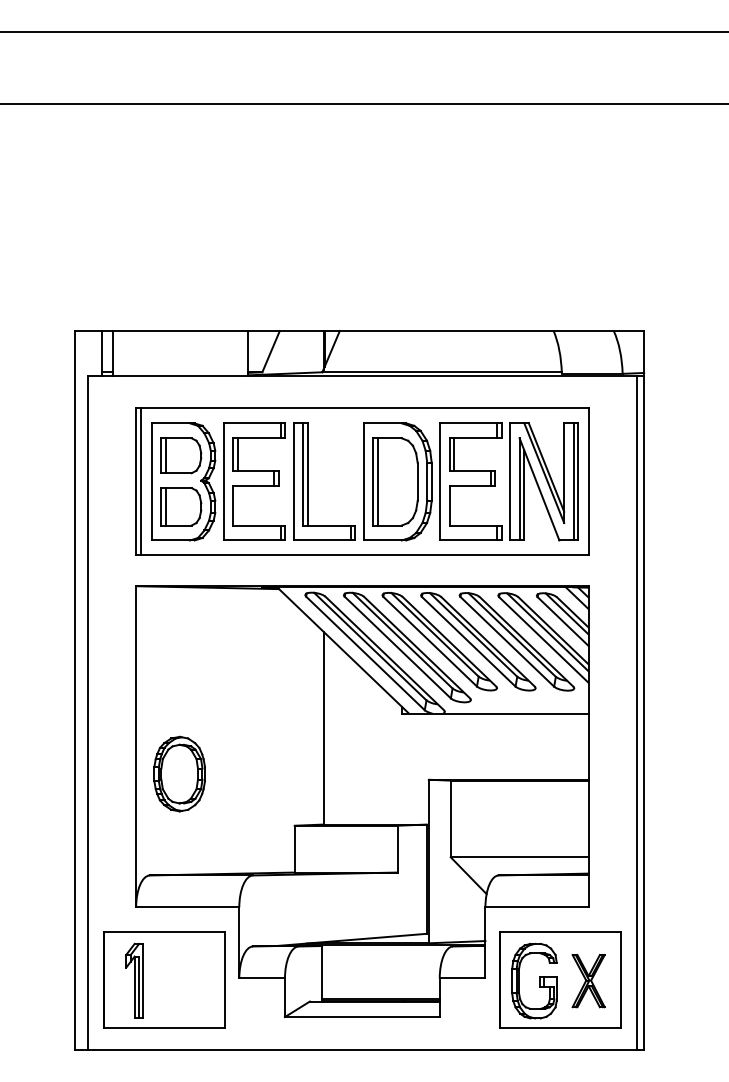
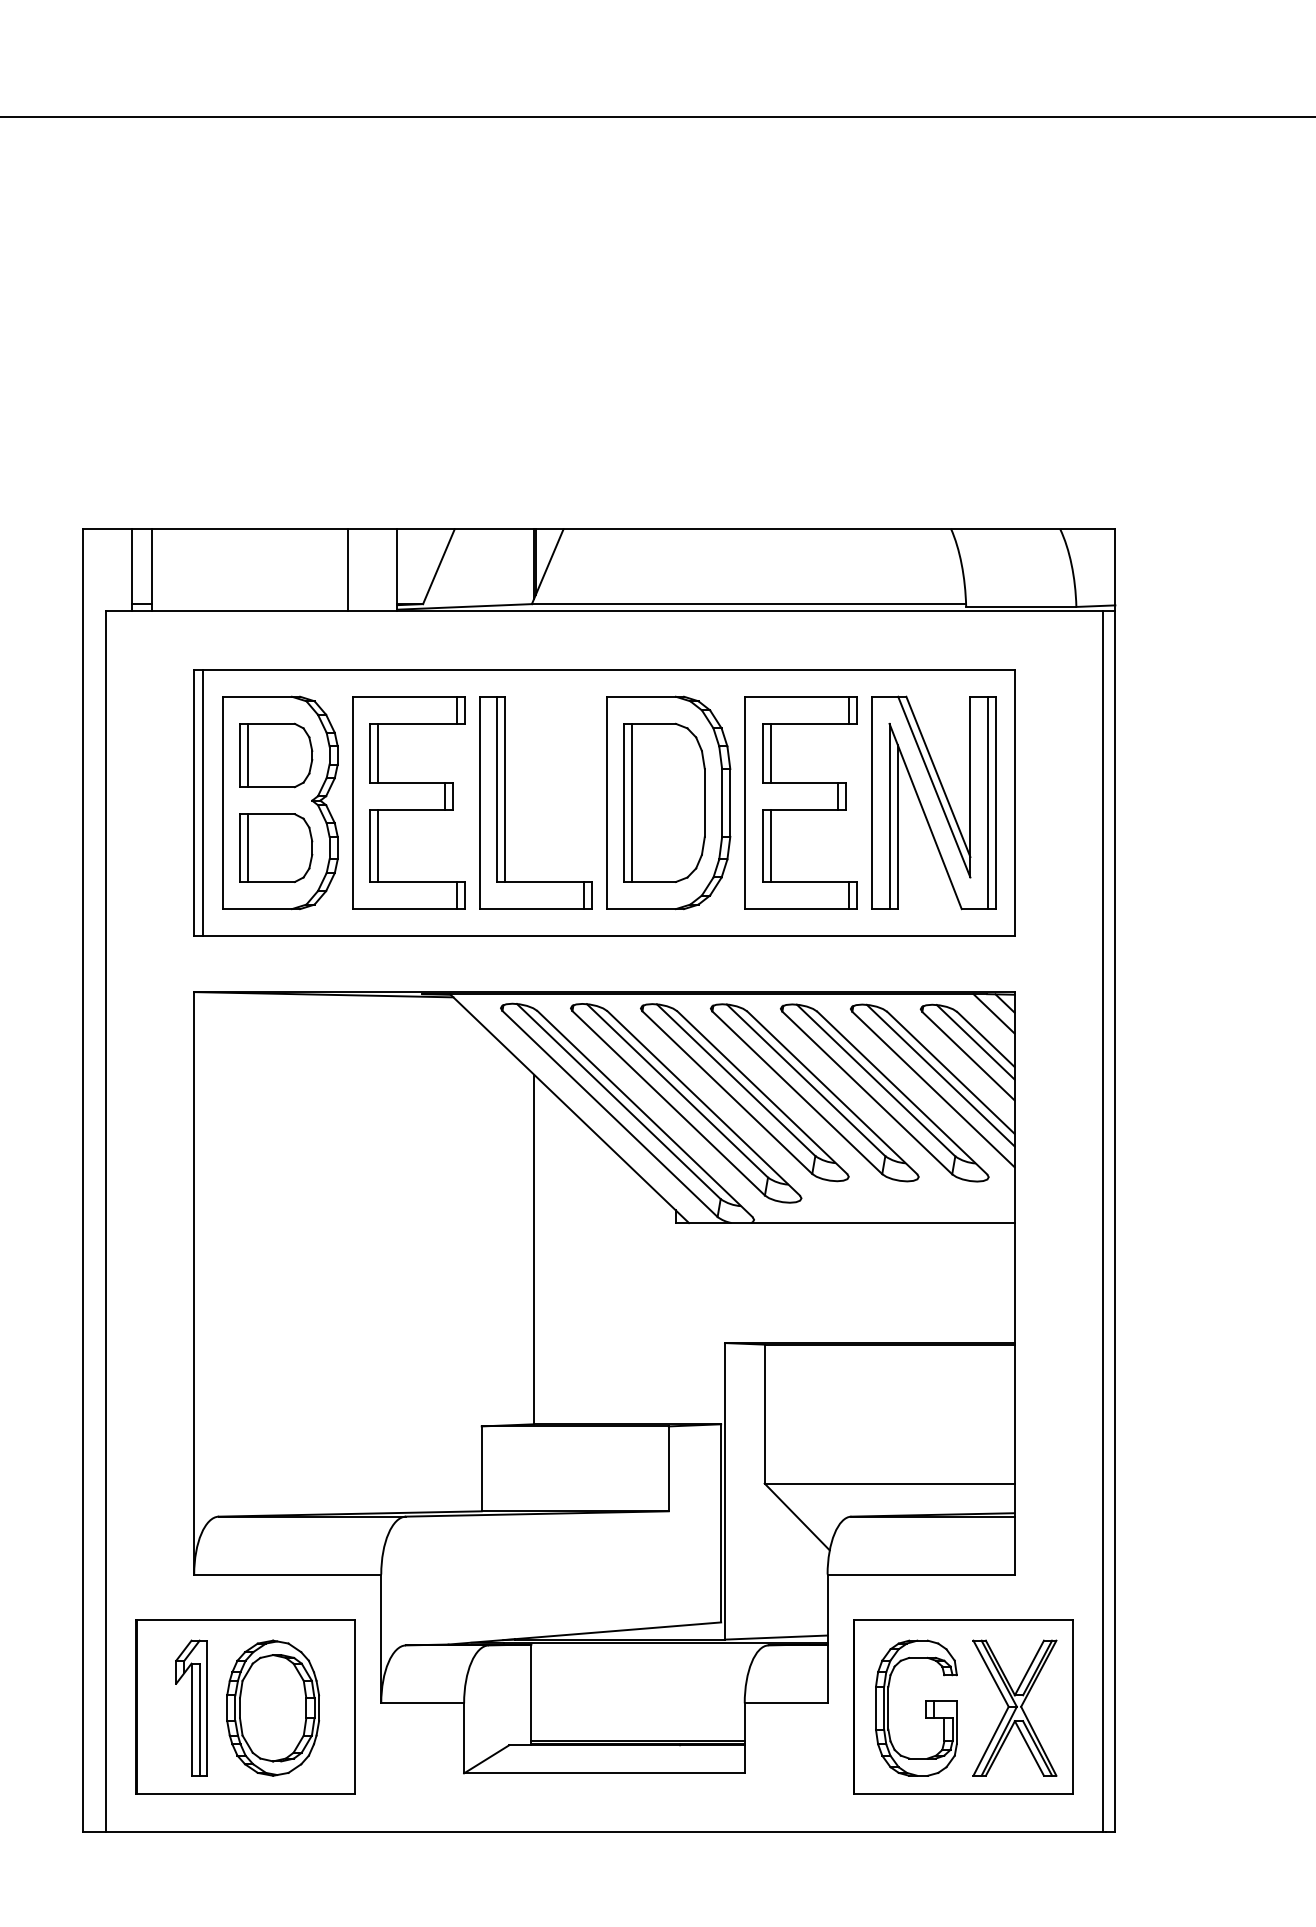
line: (221, 353) -> (348, 570), added
line: (237, 505) -> (377, 845), added
line: (454, 505) -> (771, 845), added
part: (179, 773) -> (272, 1707), moved
part: (588, 980) -> (1014, 1707), size x1.43

